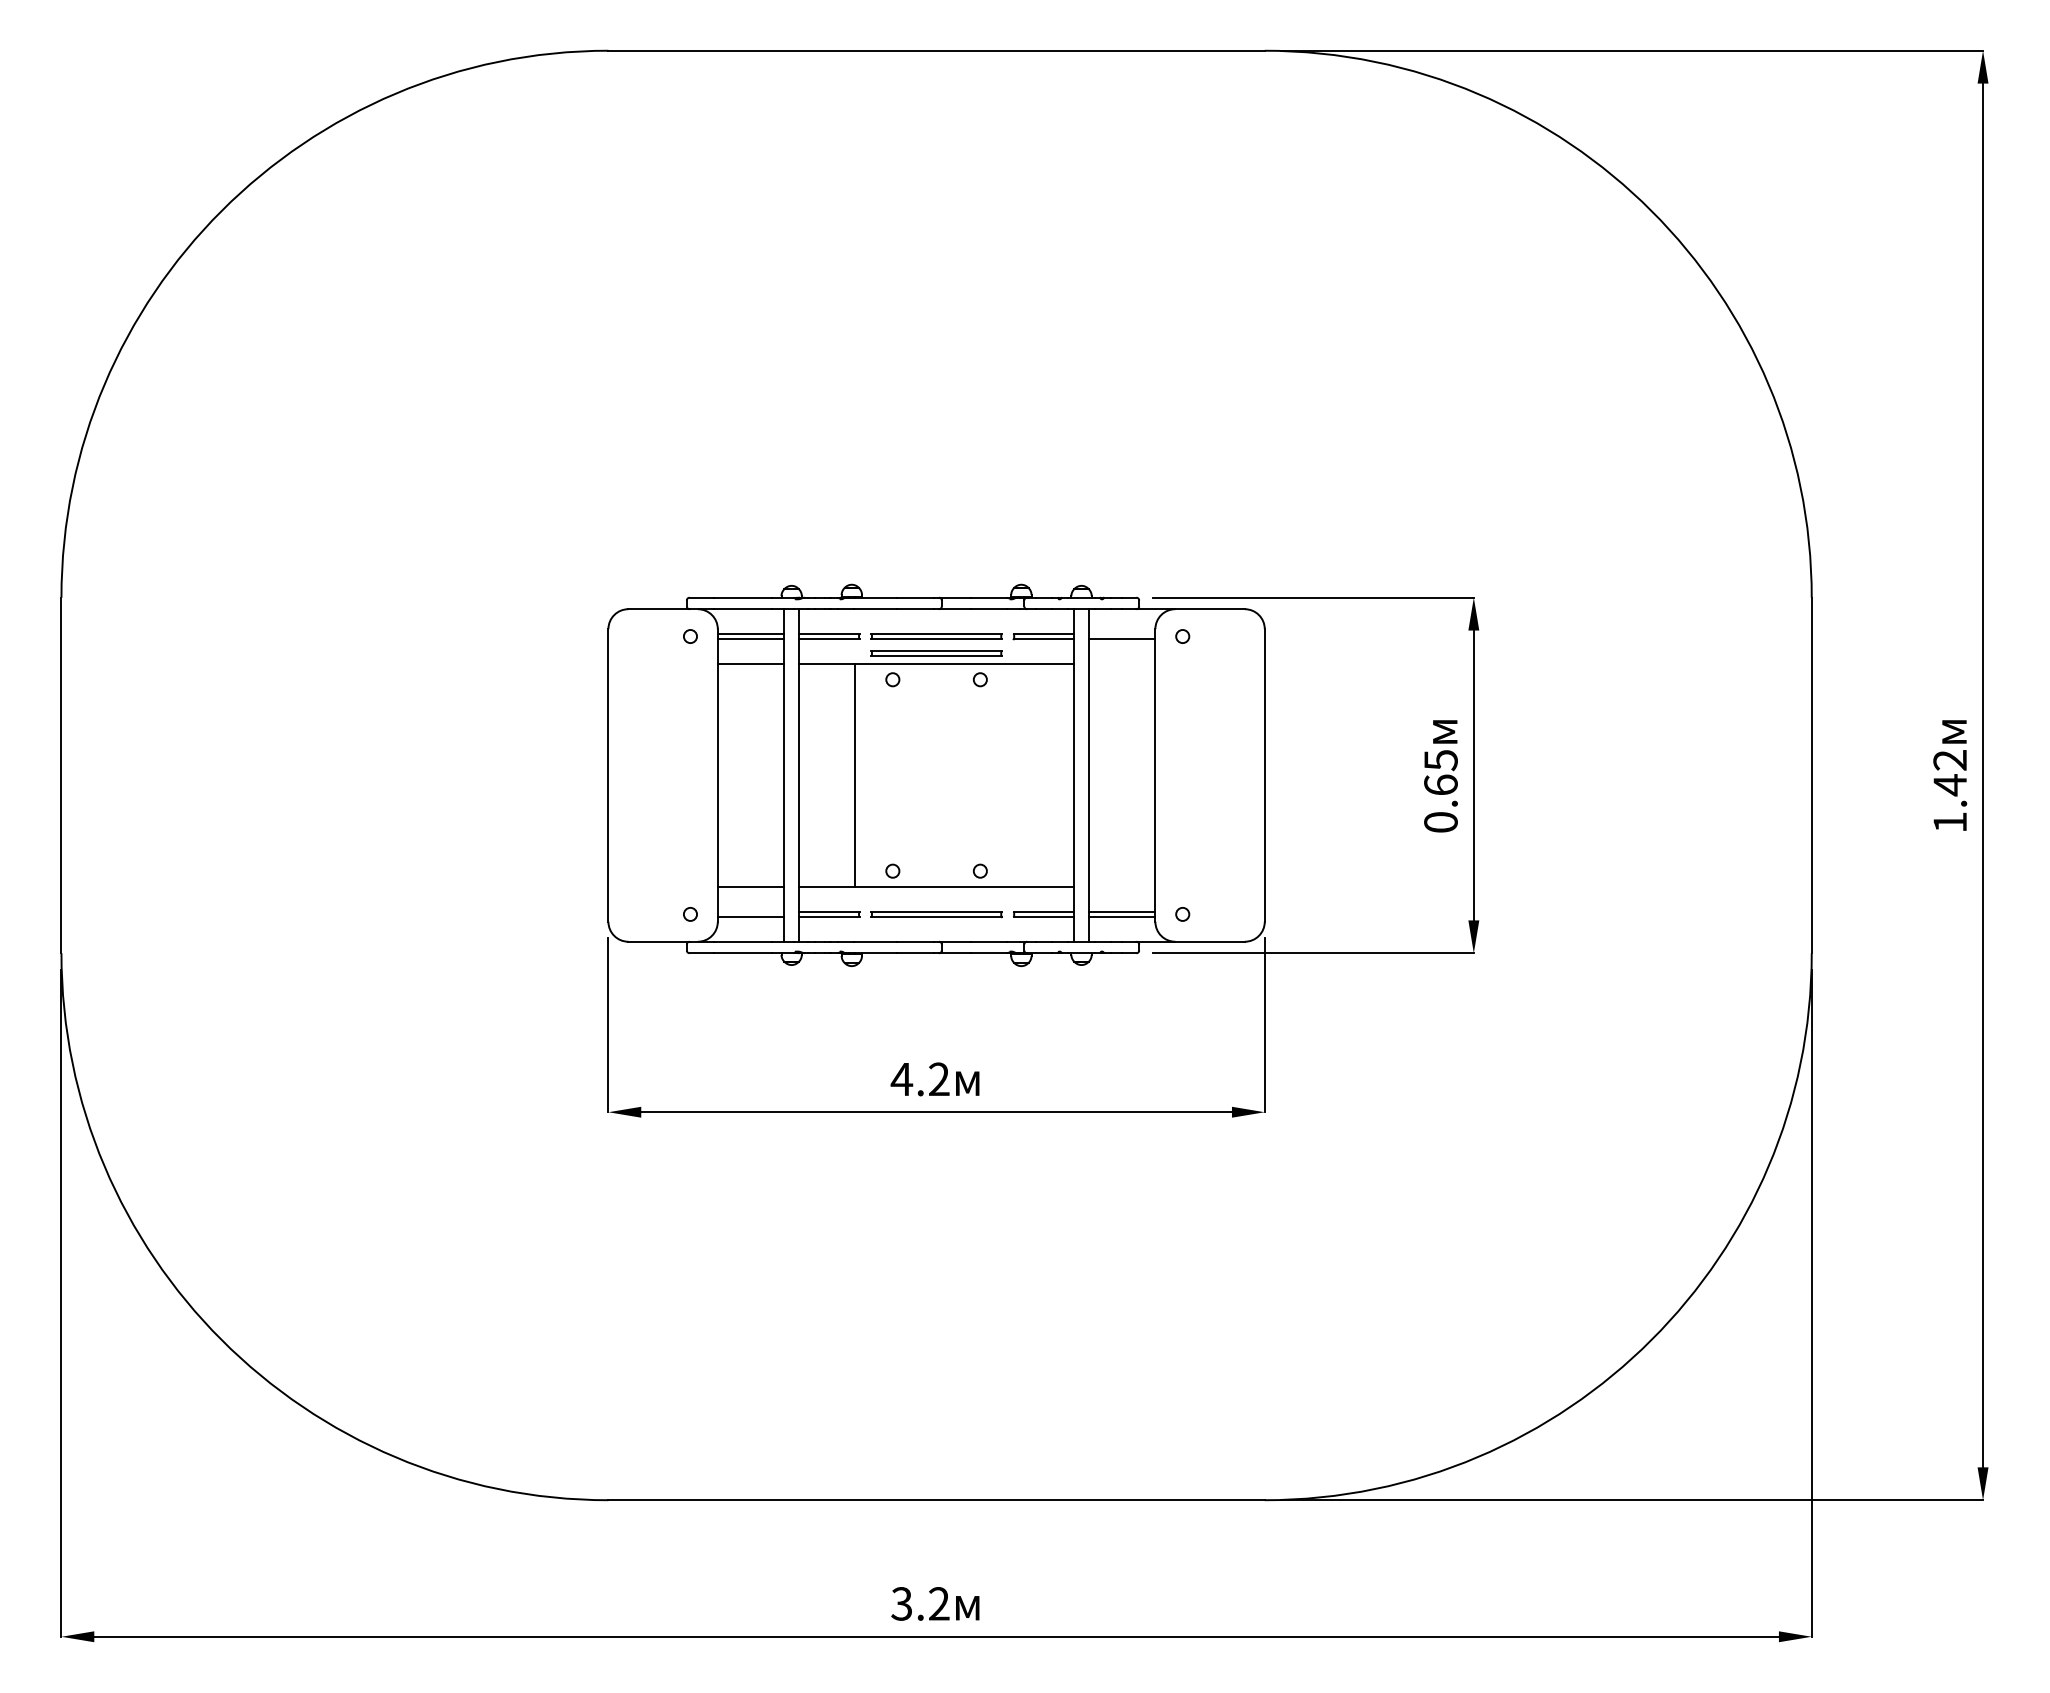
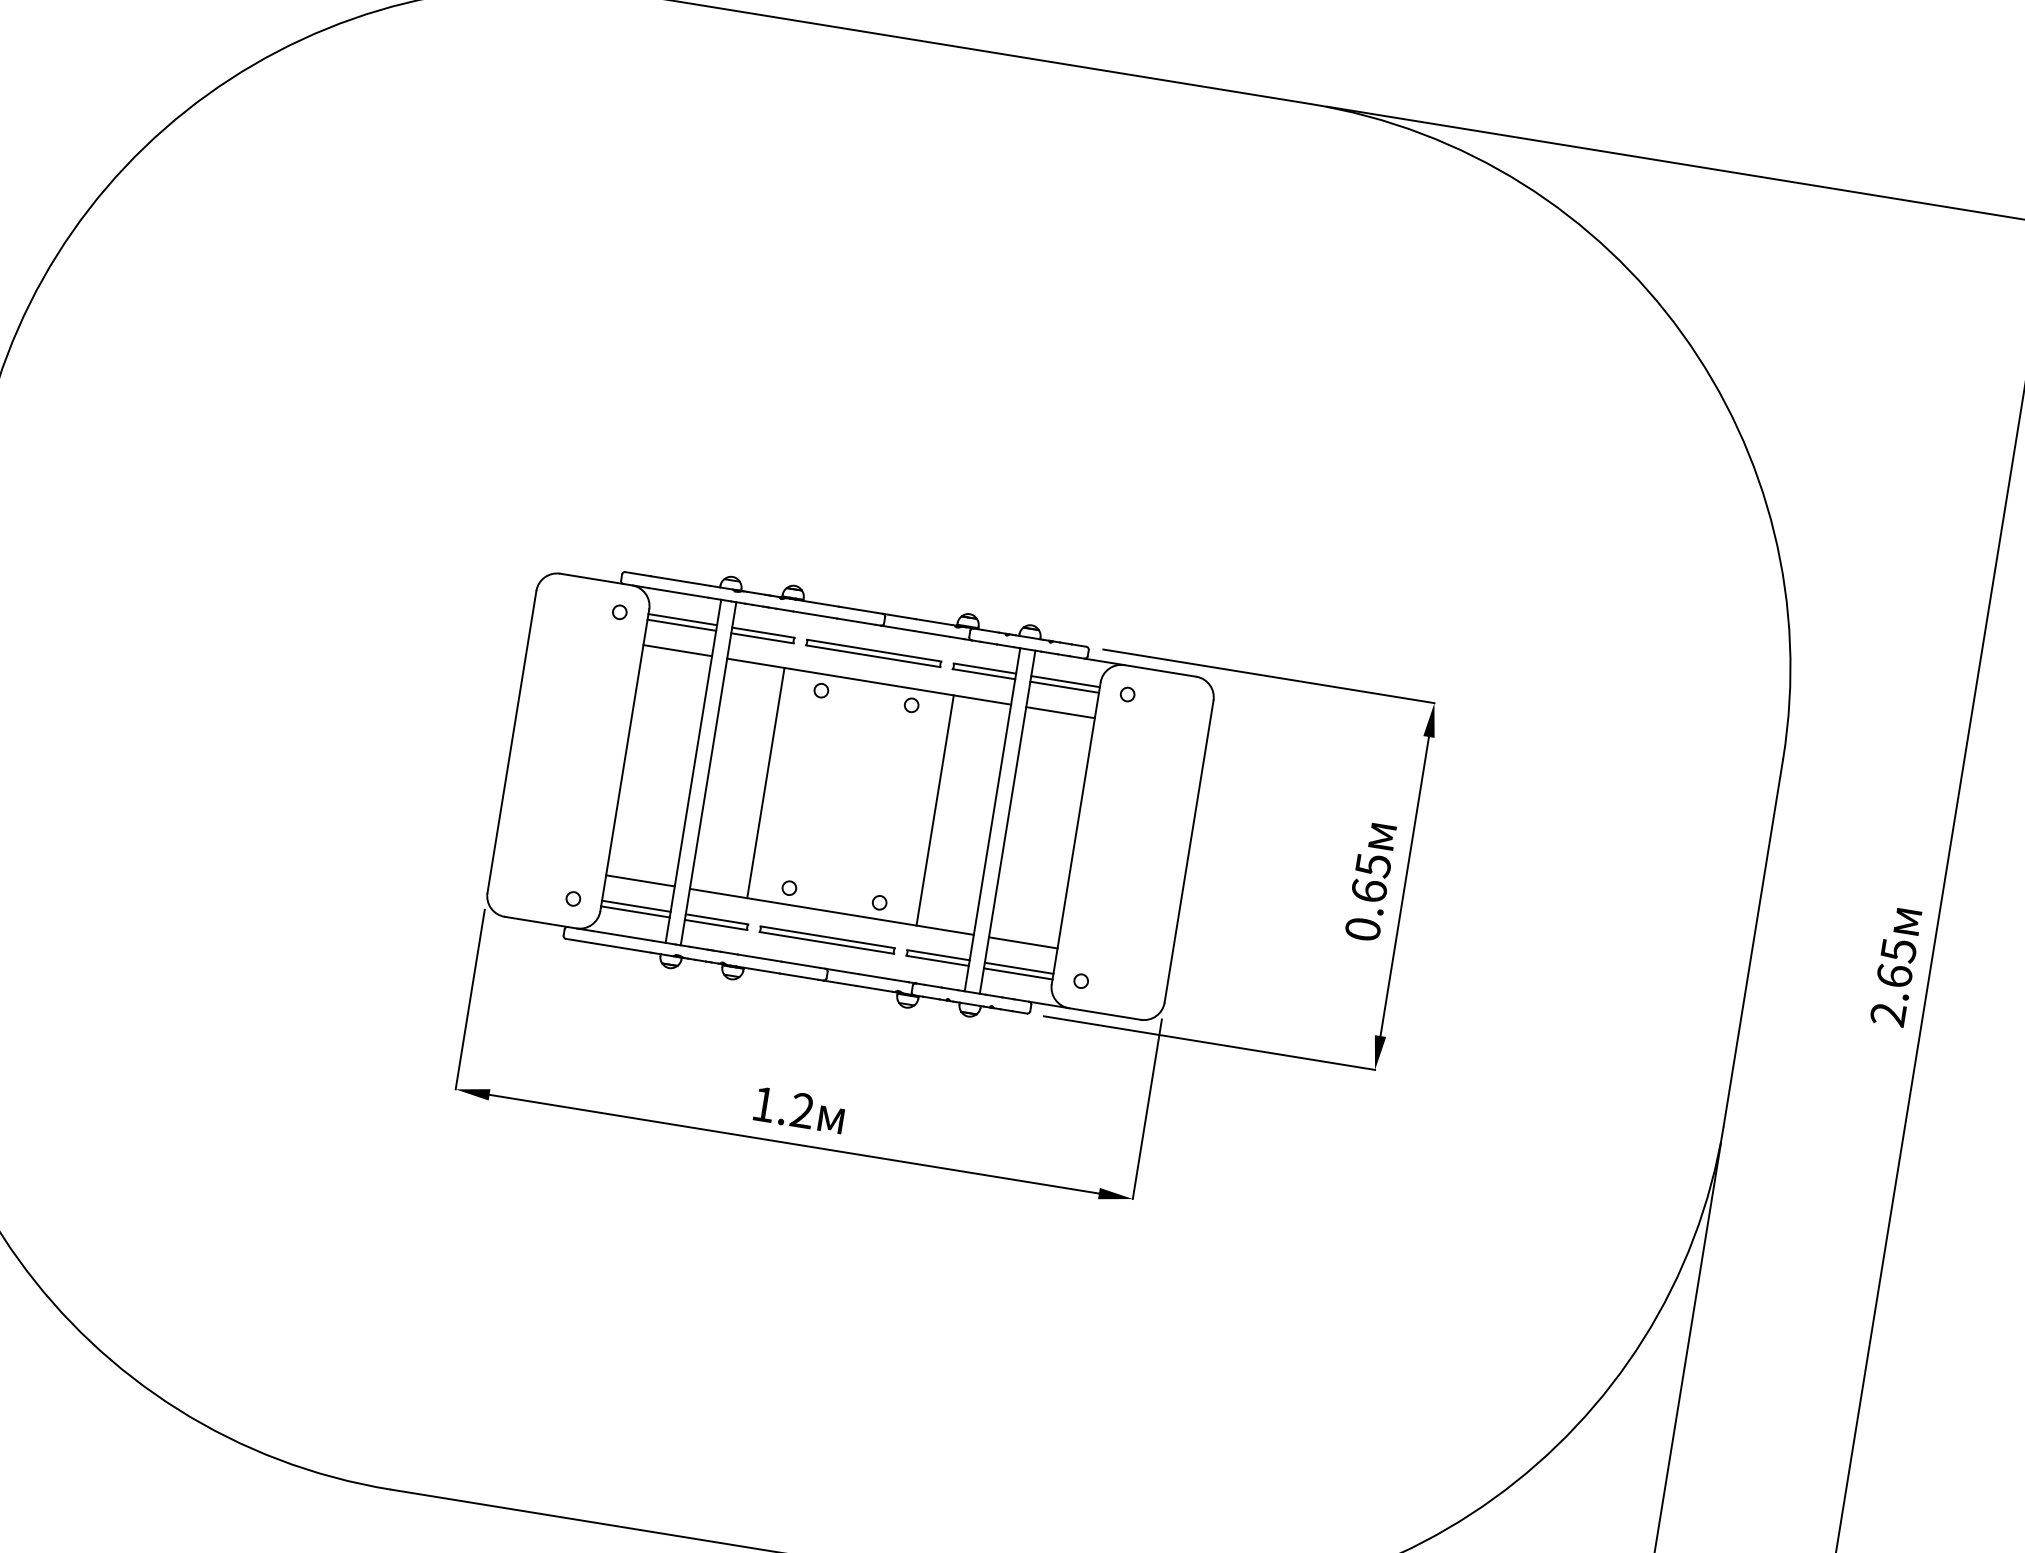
line: (1121, 633) -> (1064, 681), added
part: (936, 653) -> (870, 670), removed
line: (1121, 663) -> (1059, 712), added
line: (1018, 775) -> (935, 810), added
text: (1950, 791) -> (1893, 982), 1.42 -> 2.65
line: (1121, 887) -> (1022, 943), added
line: (750, 911) -> (635, 906), added
text: (901, 1079) -> (763, 1104), 4.2 -> 1.2

